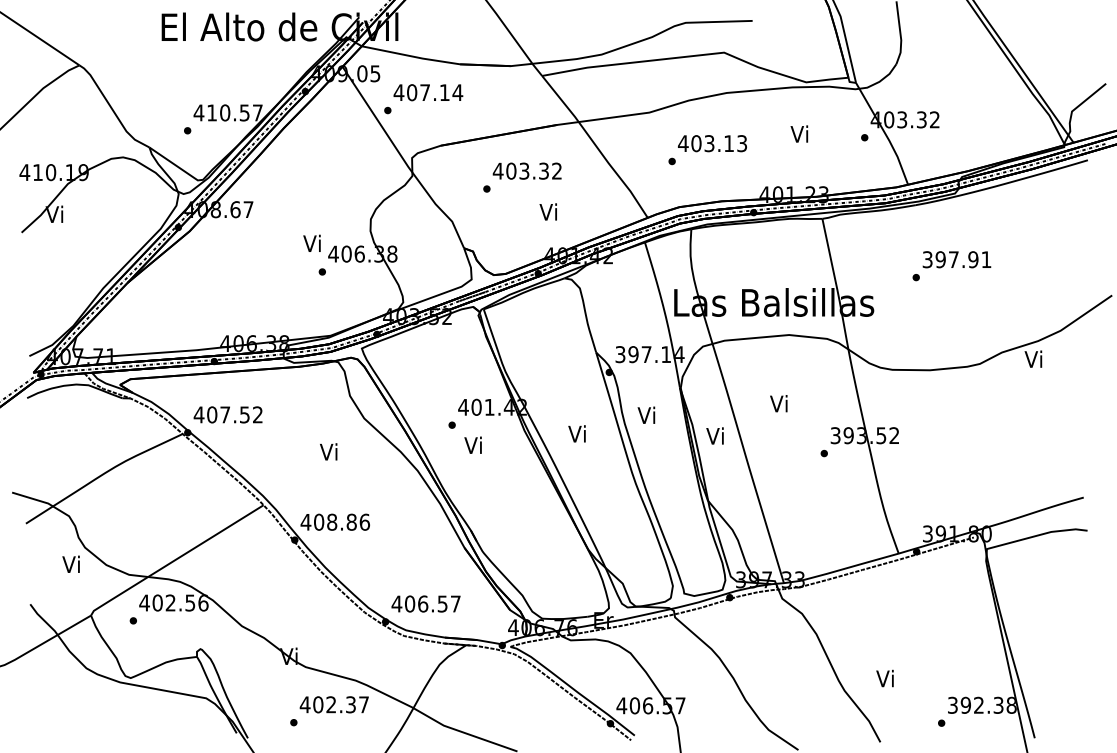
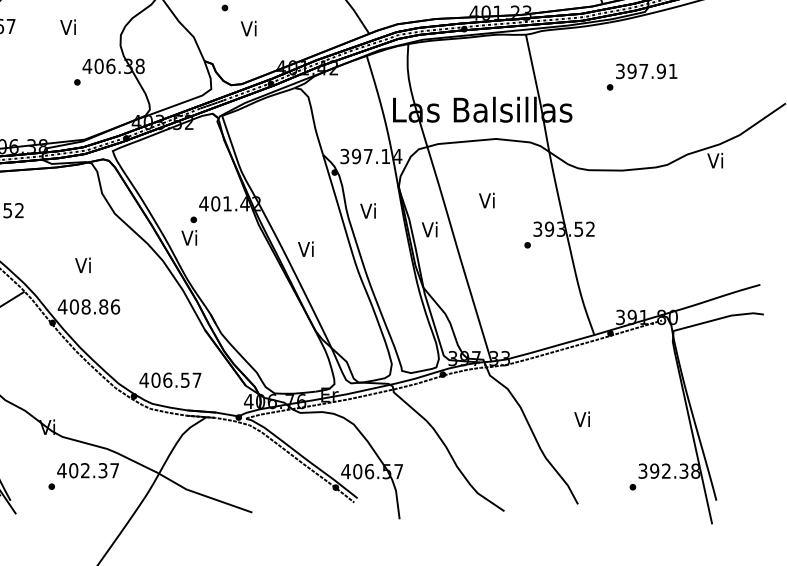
text: (547, 211) -> (247, 28), moved
text: (311, 242) -> (67, 26), moved
text: (576, 433) -> (305, 248), moved
text: (472, 444) -> (188, 237), moved
text: (328, 451) -> (82, 264), moved
text: (884, 678) -> (581, 419), moved

